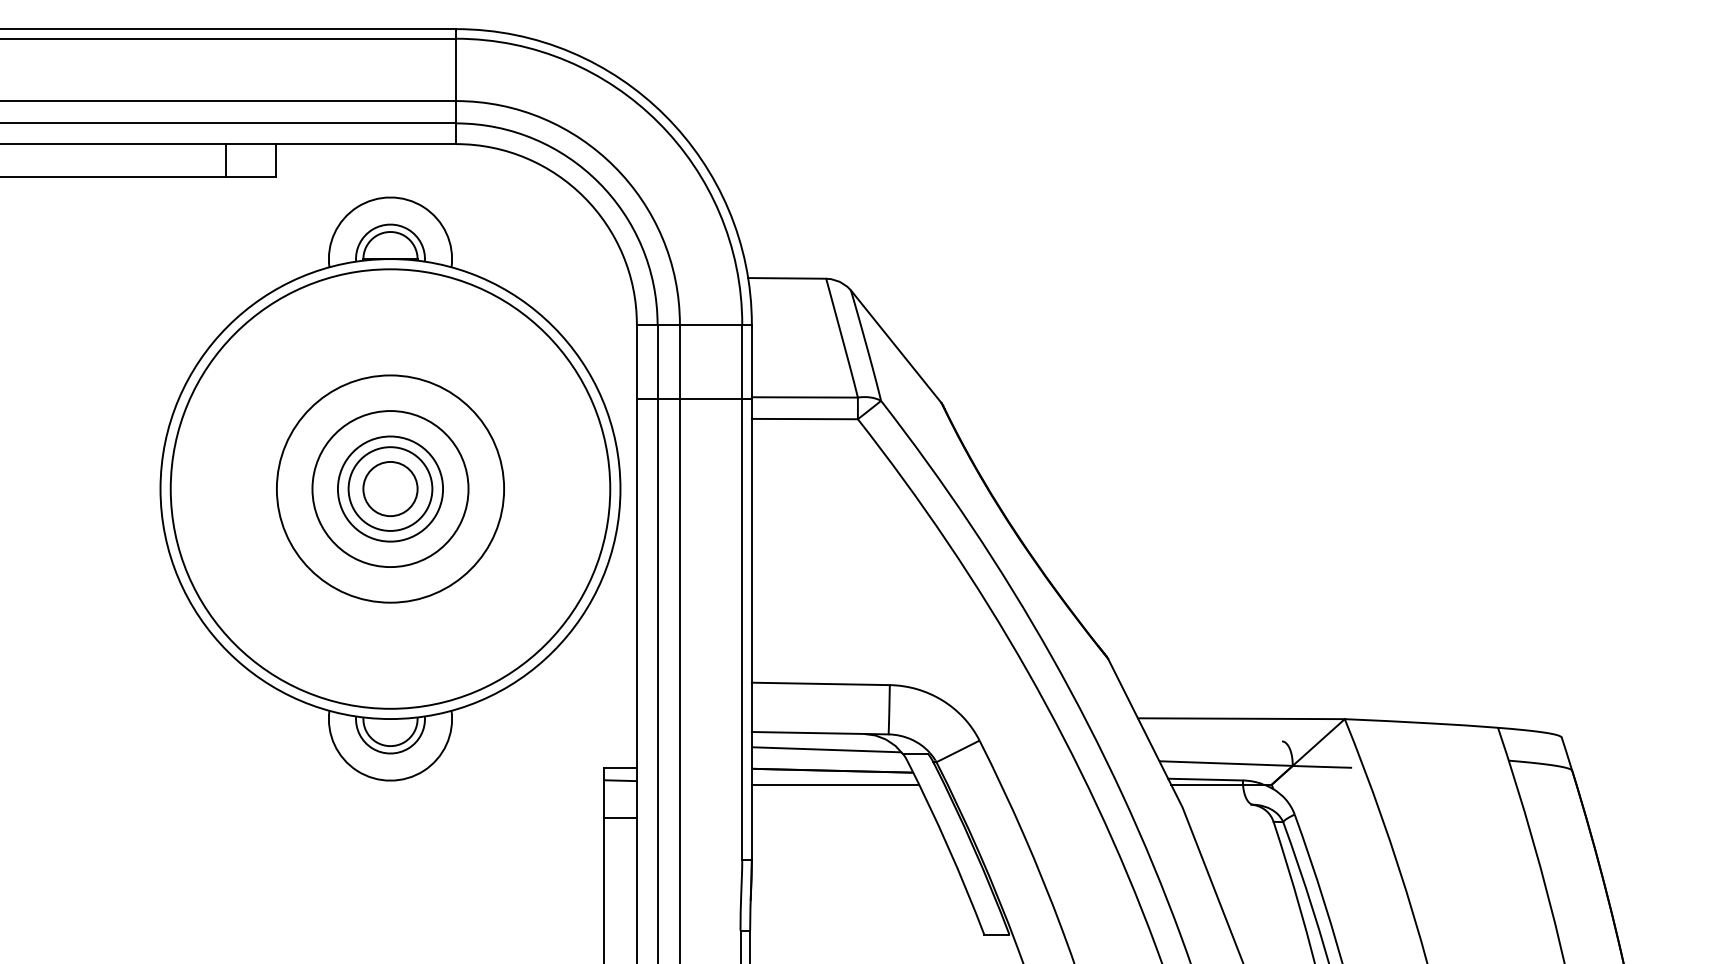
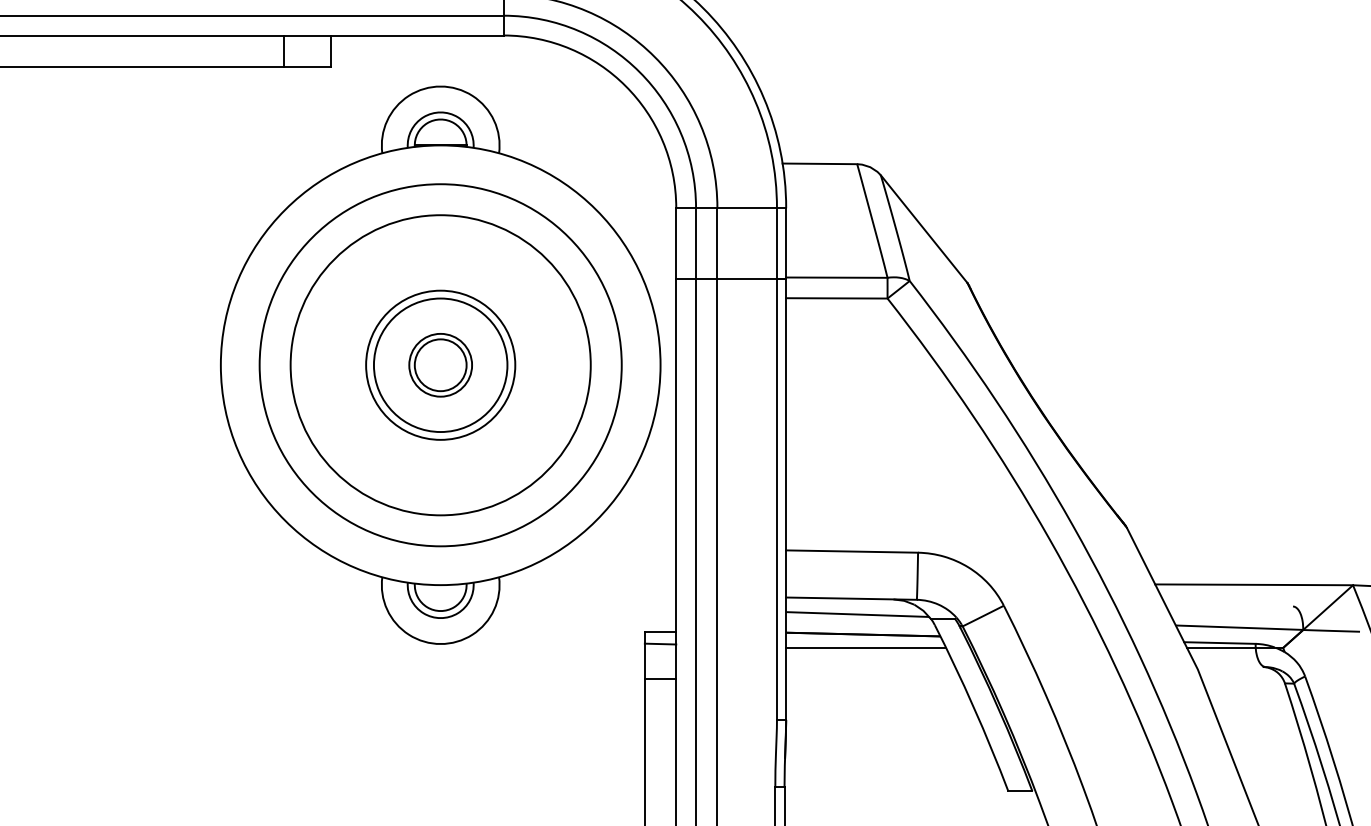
circle: (390, 488) -> (440, 364), size x0.62
circle: (390, 488) -> (440, 364), size x1.67
circle: (390, 488) -> (440, 364), size x1.67
circle: (390, 489) -> (440, 365), size x0.71

